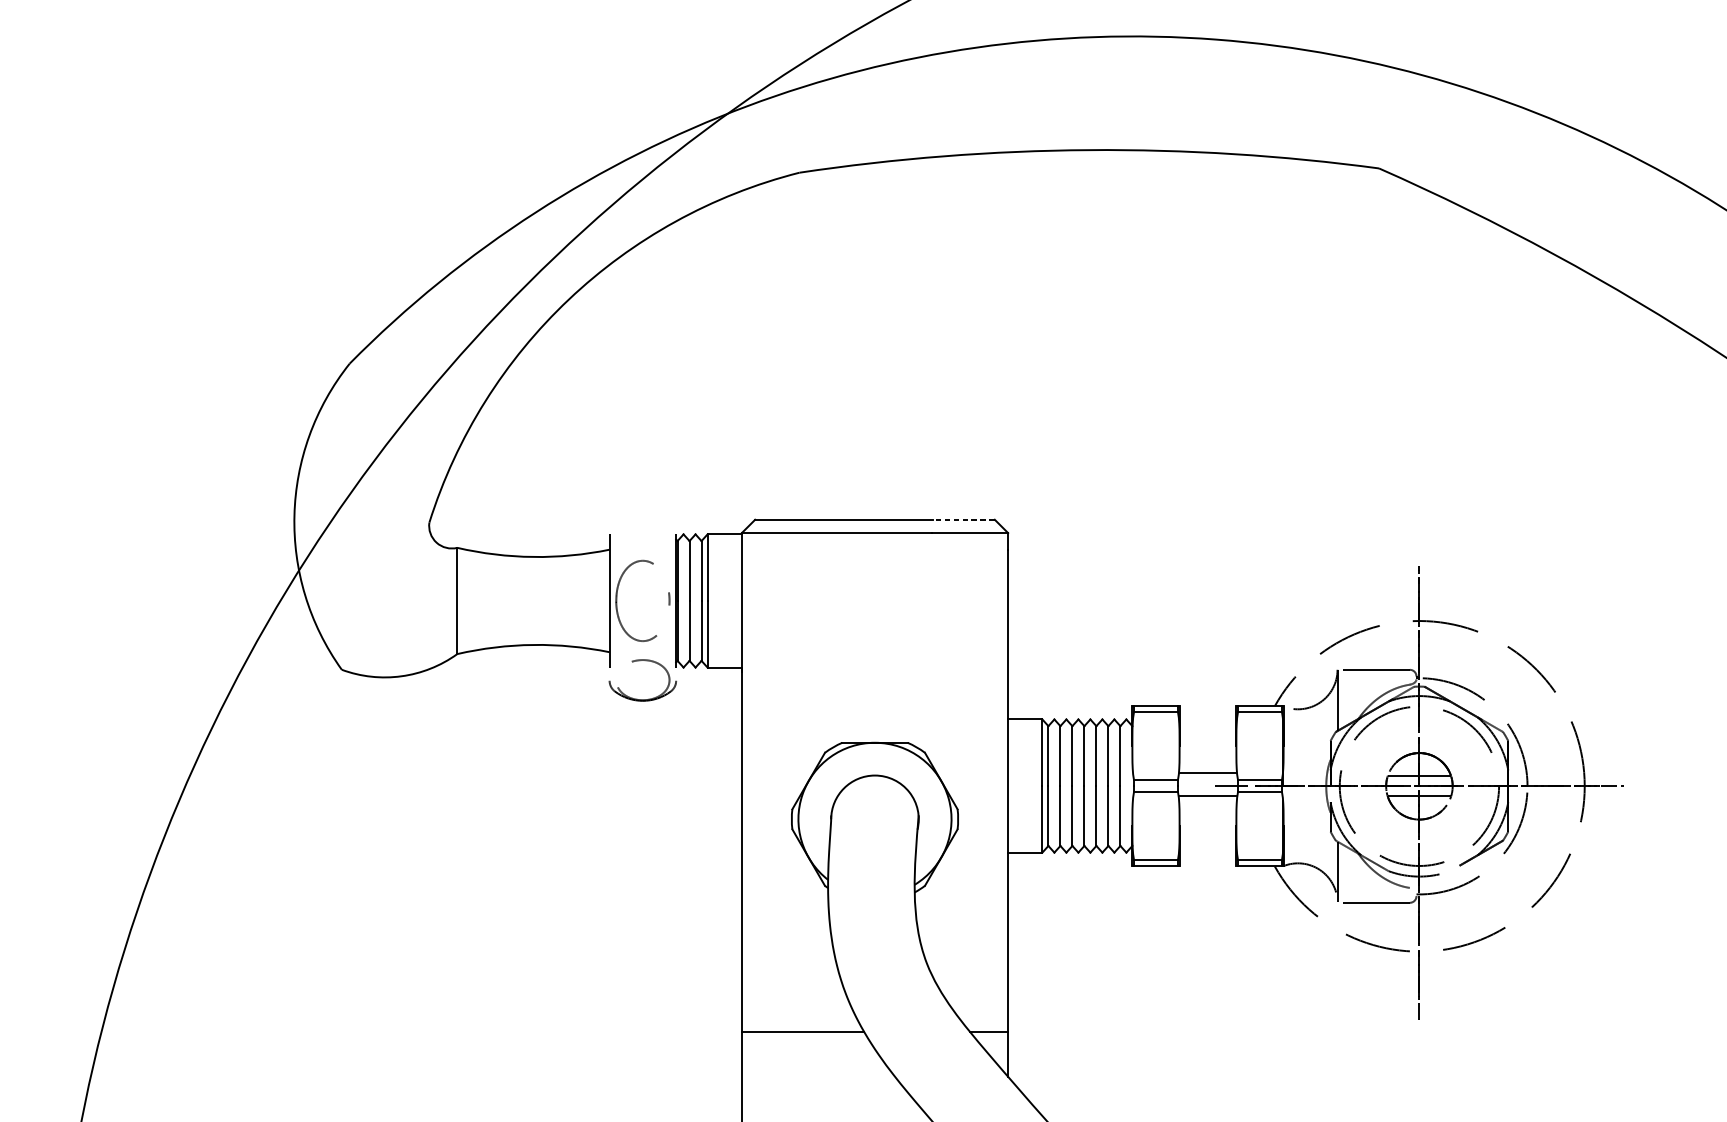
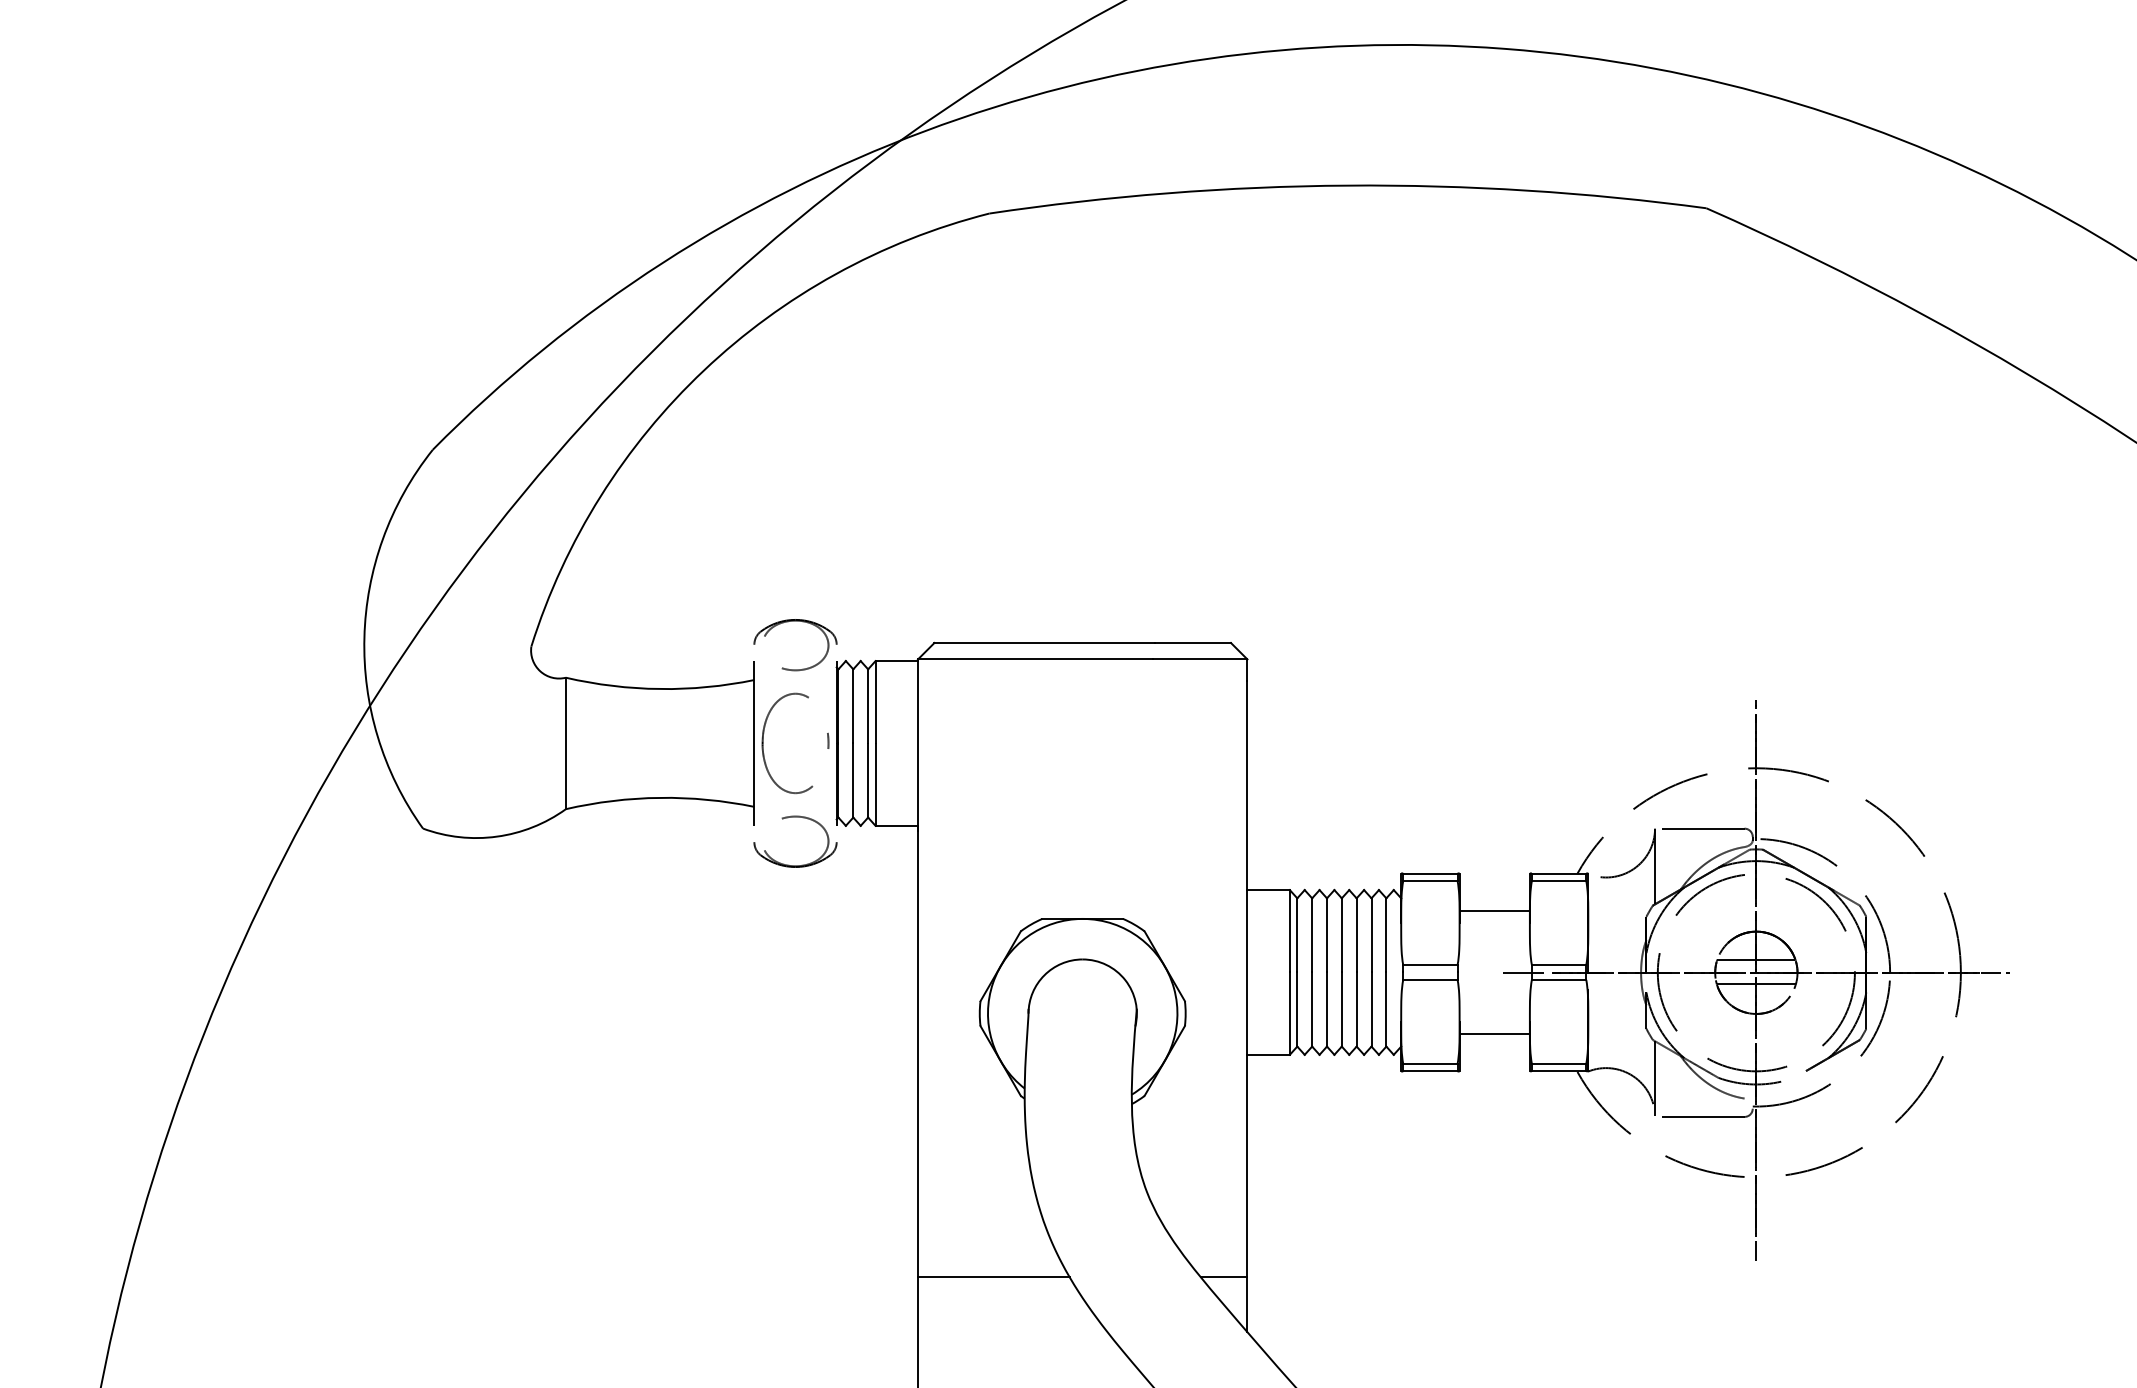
part: (642, 502) -> (795, 621), added
line: (964, 519) -> (1193, 642), dashed -> solid
line: (1207, 773) -> (1494, 910), moved
line: (1207, 796) -> (1494, 1034), moved

